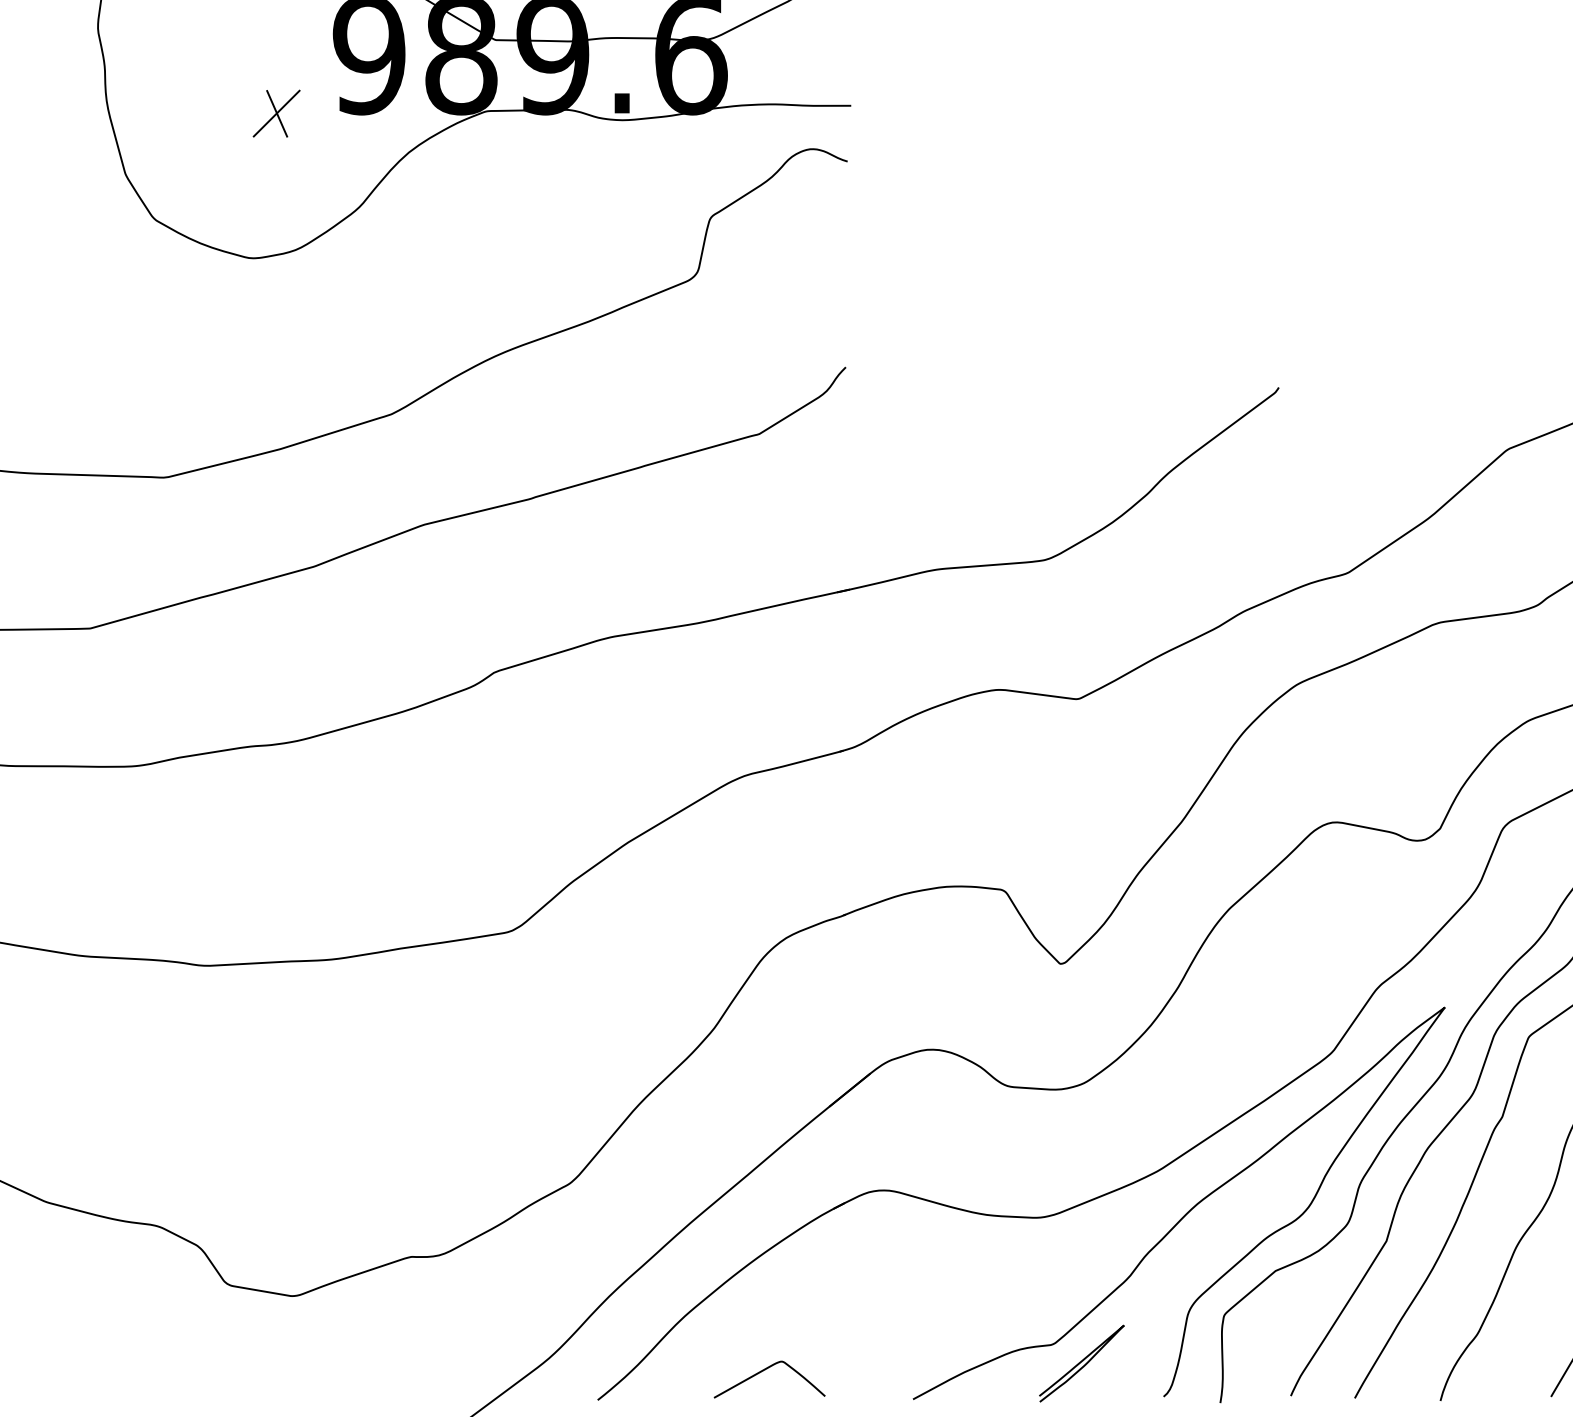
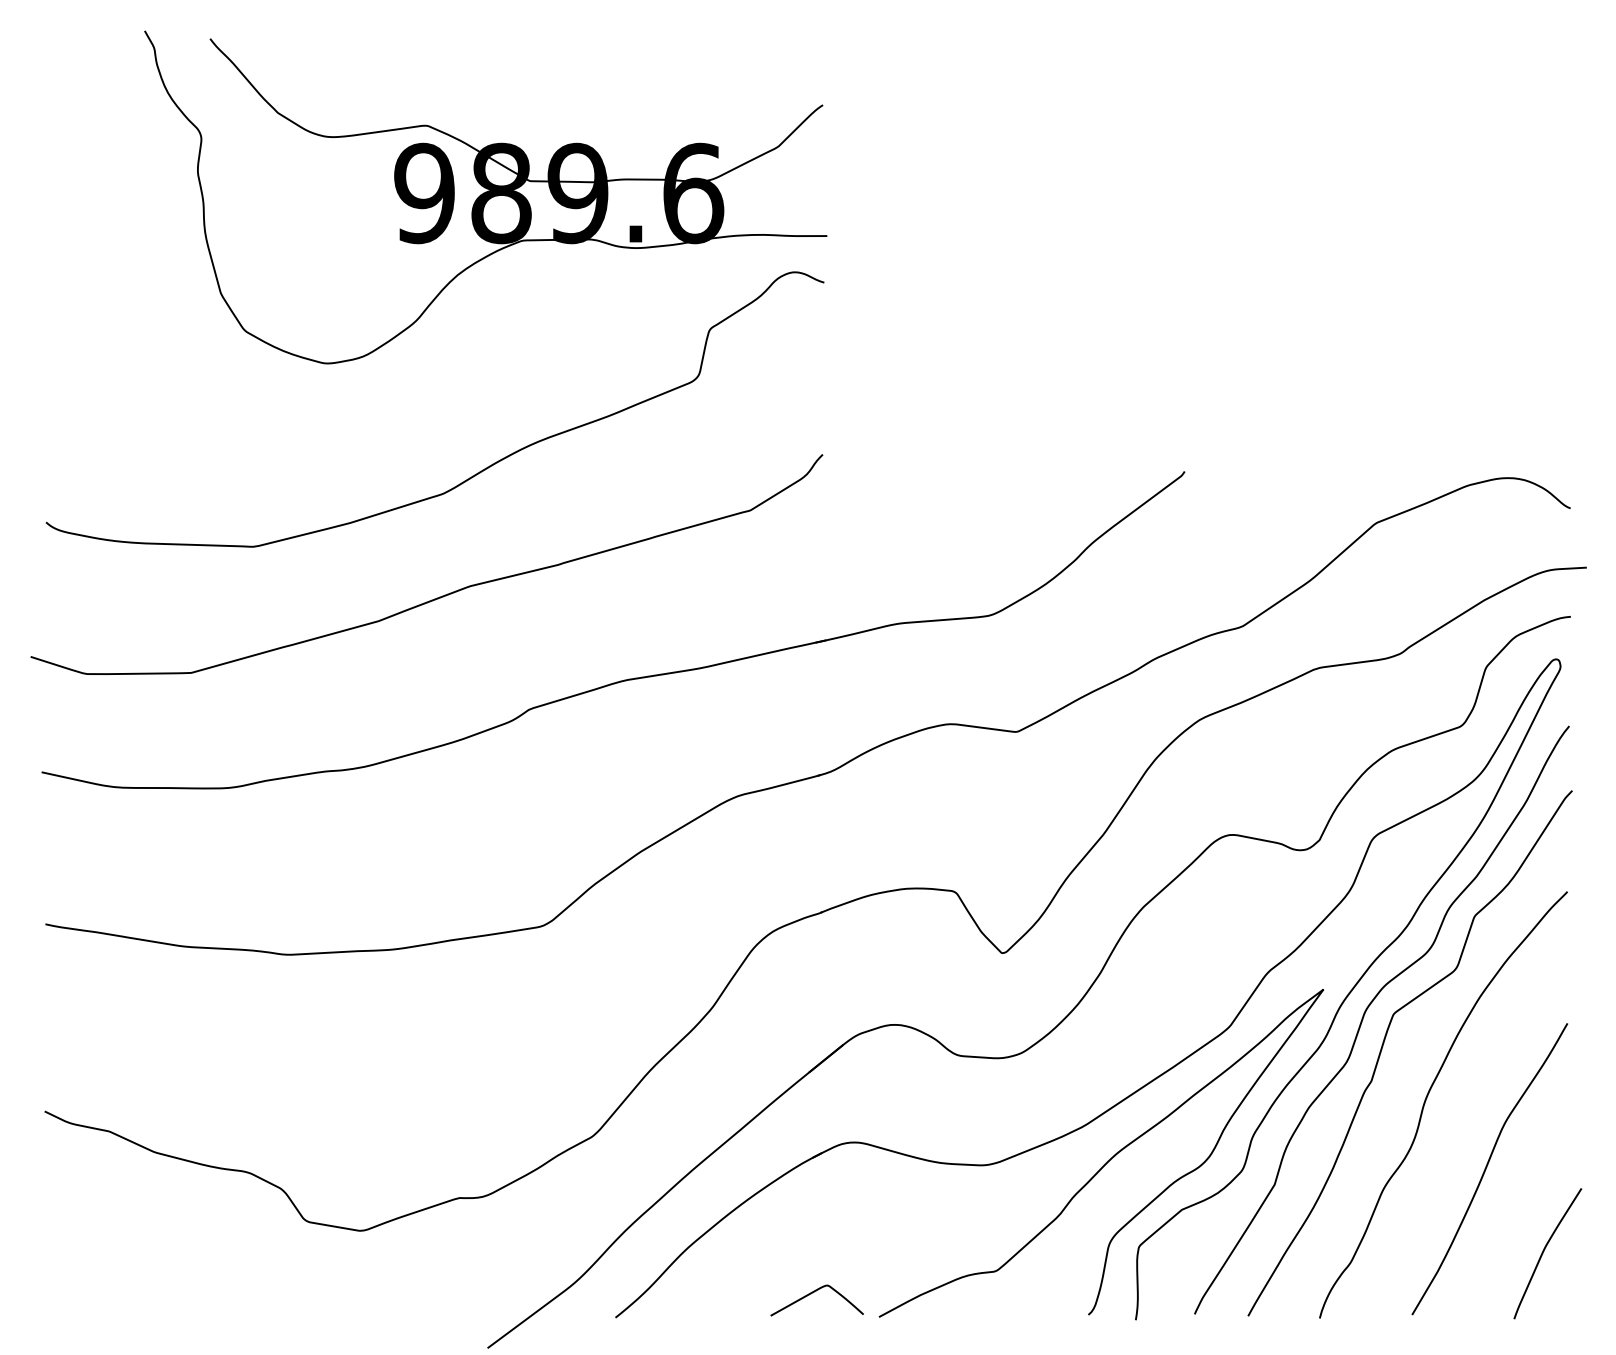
part: (277, 113) -> (347, 242), removed
curve: (1081, 1362) -> (1019, 1286), removed
curve: (762, 1372) -> (811, 1294), moved

